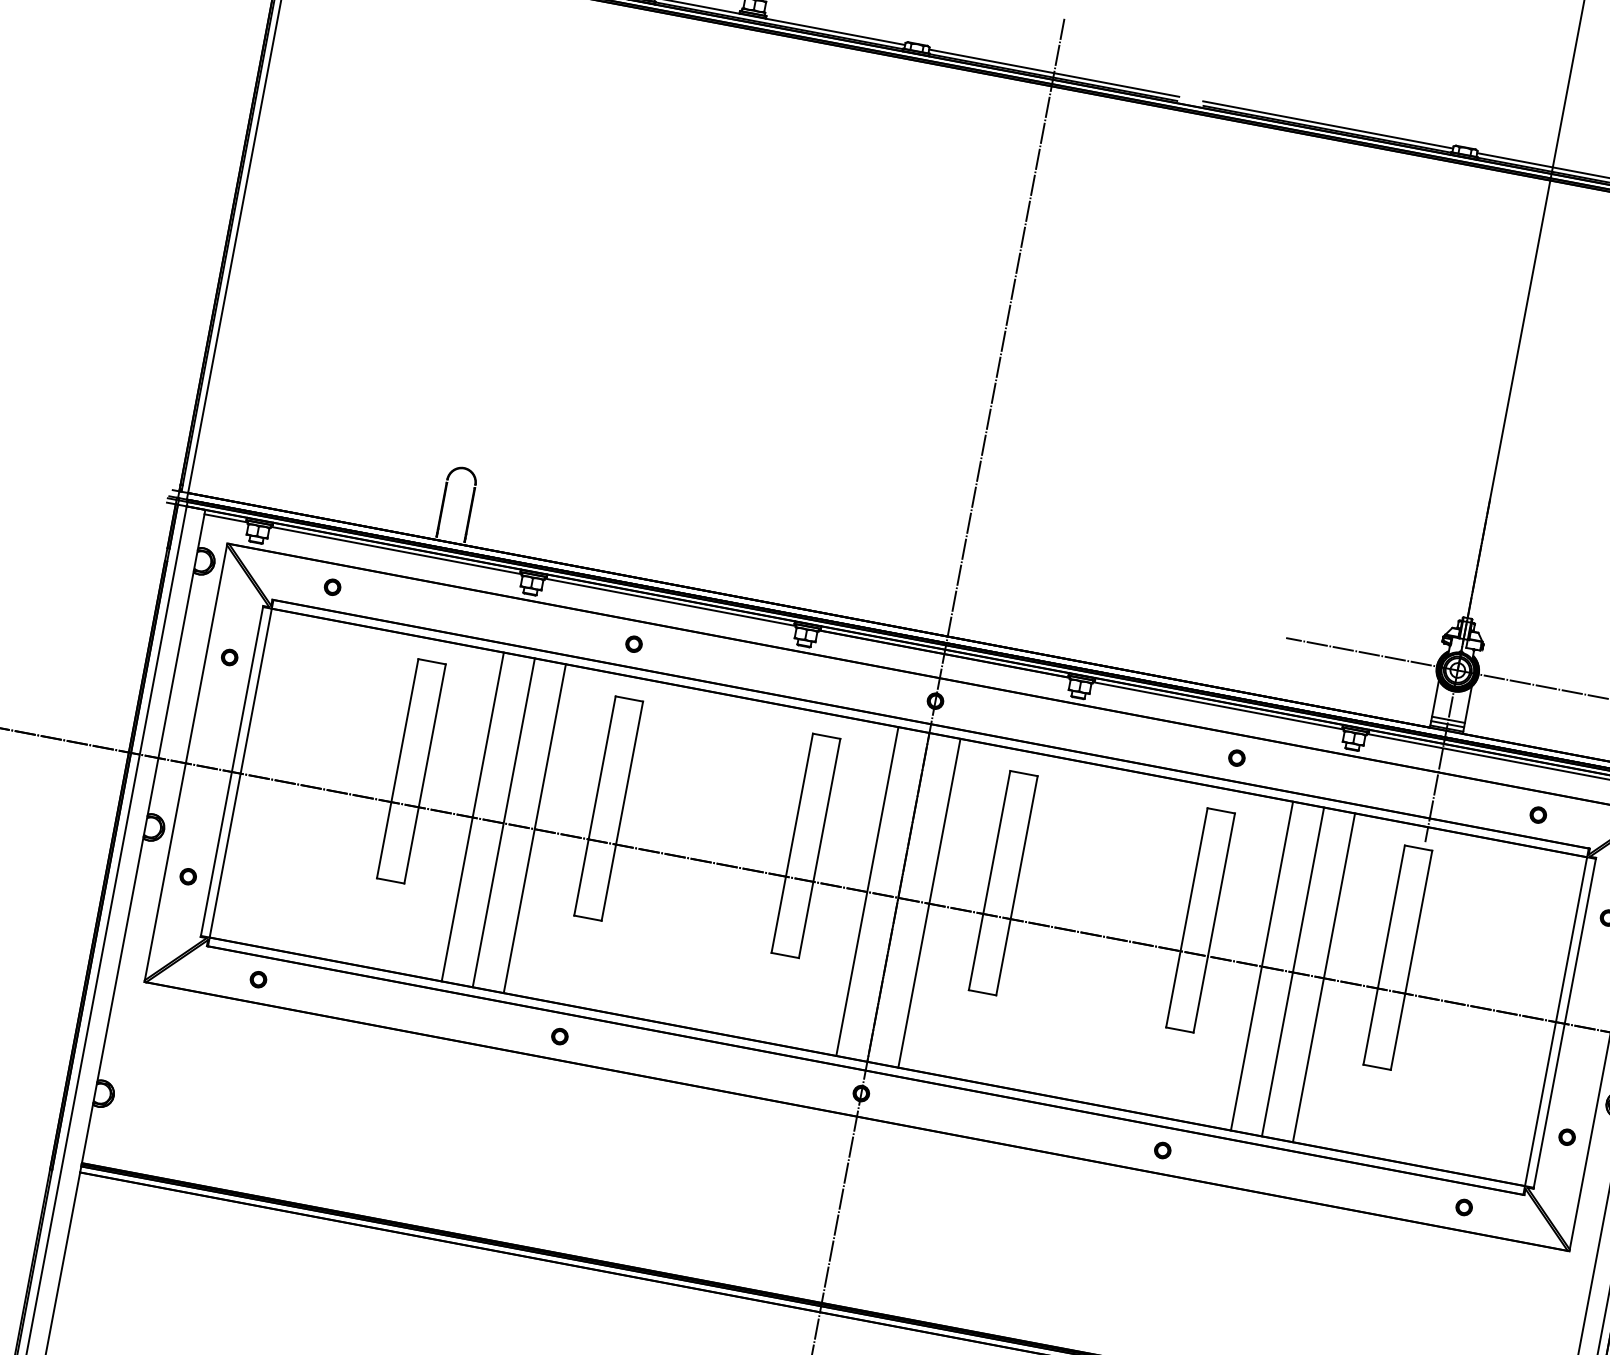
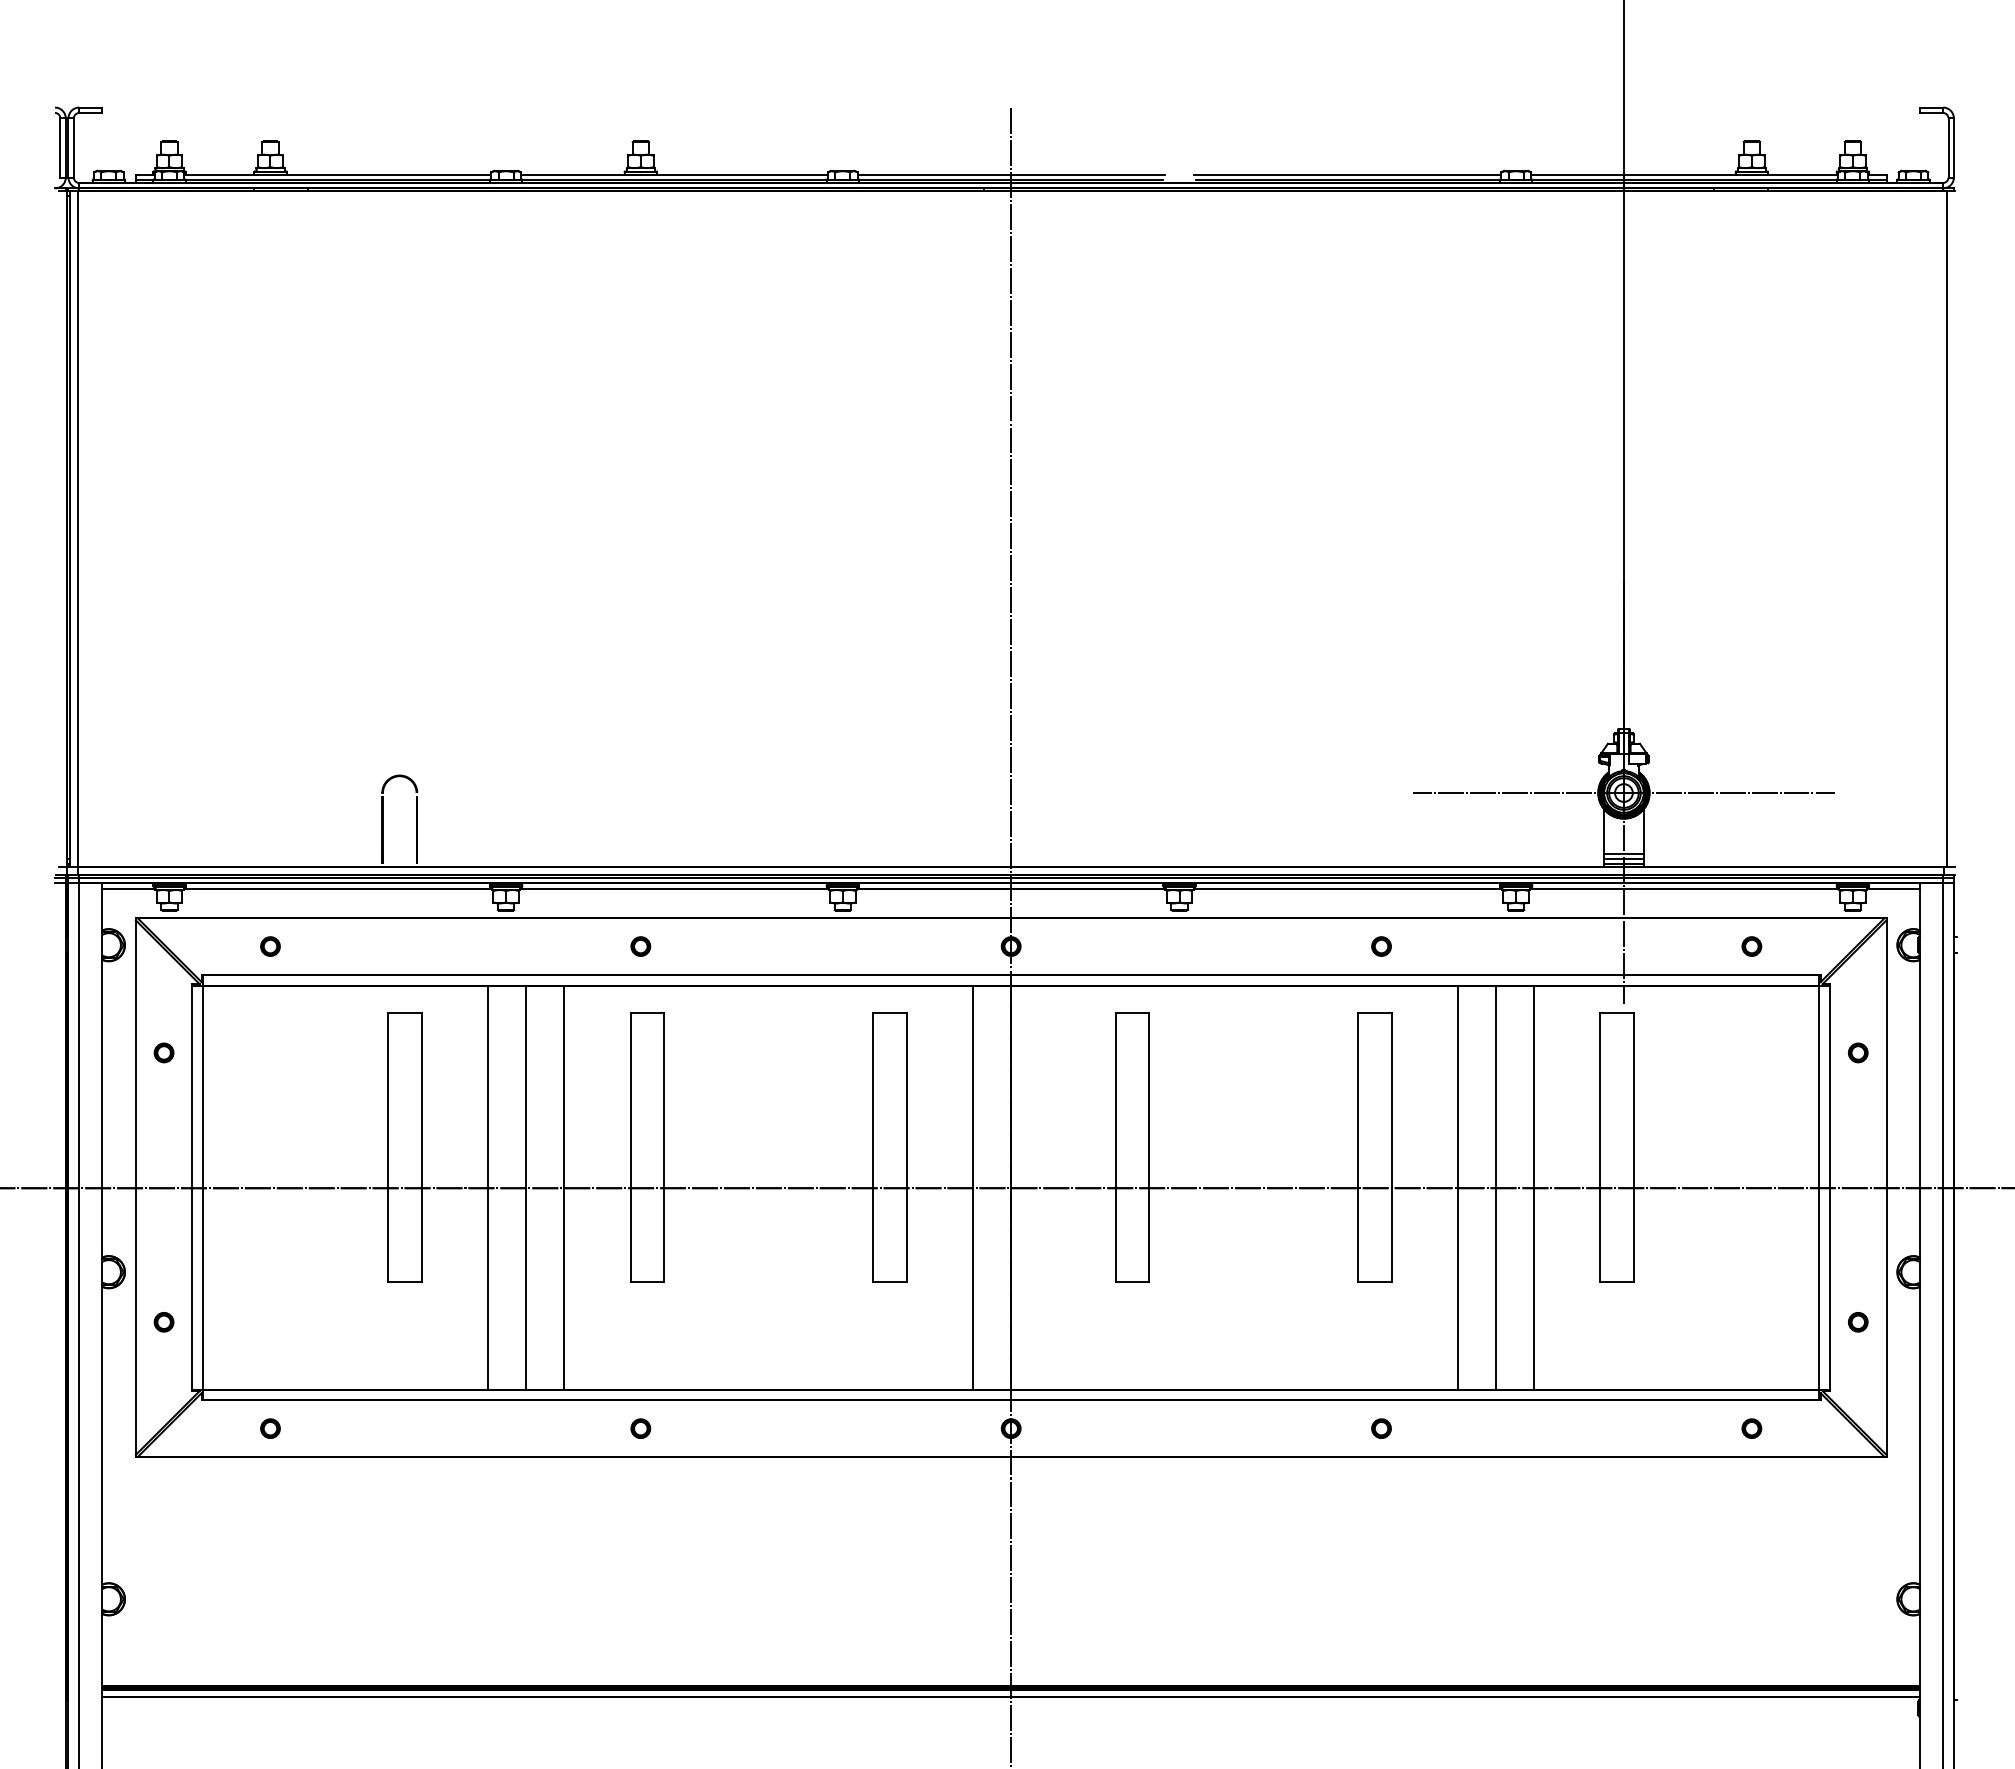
line: (929, 903) -> (1049, 1187), removed

